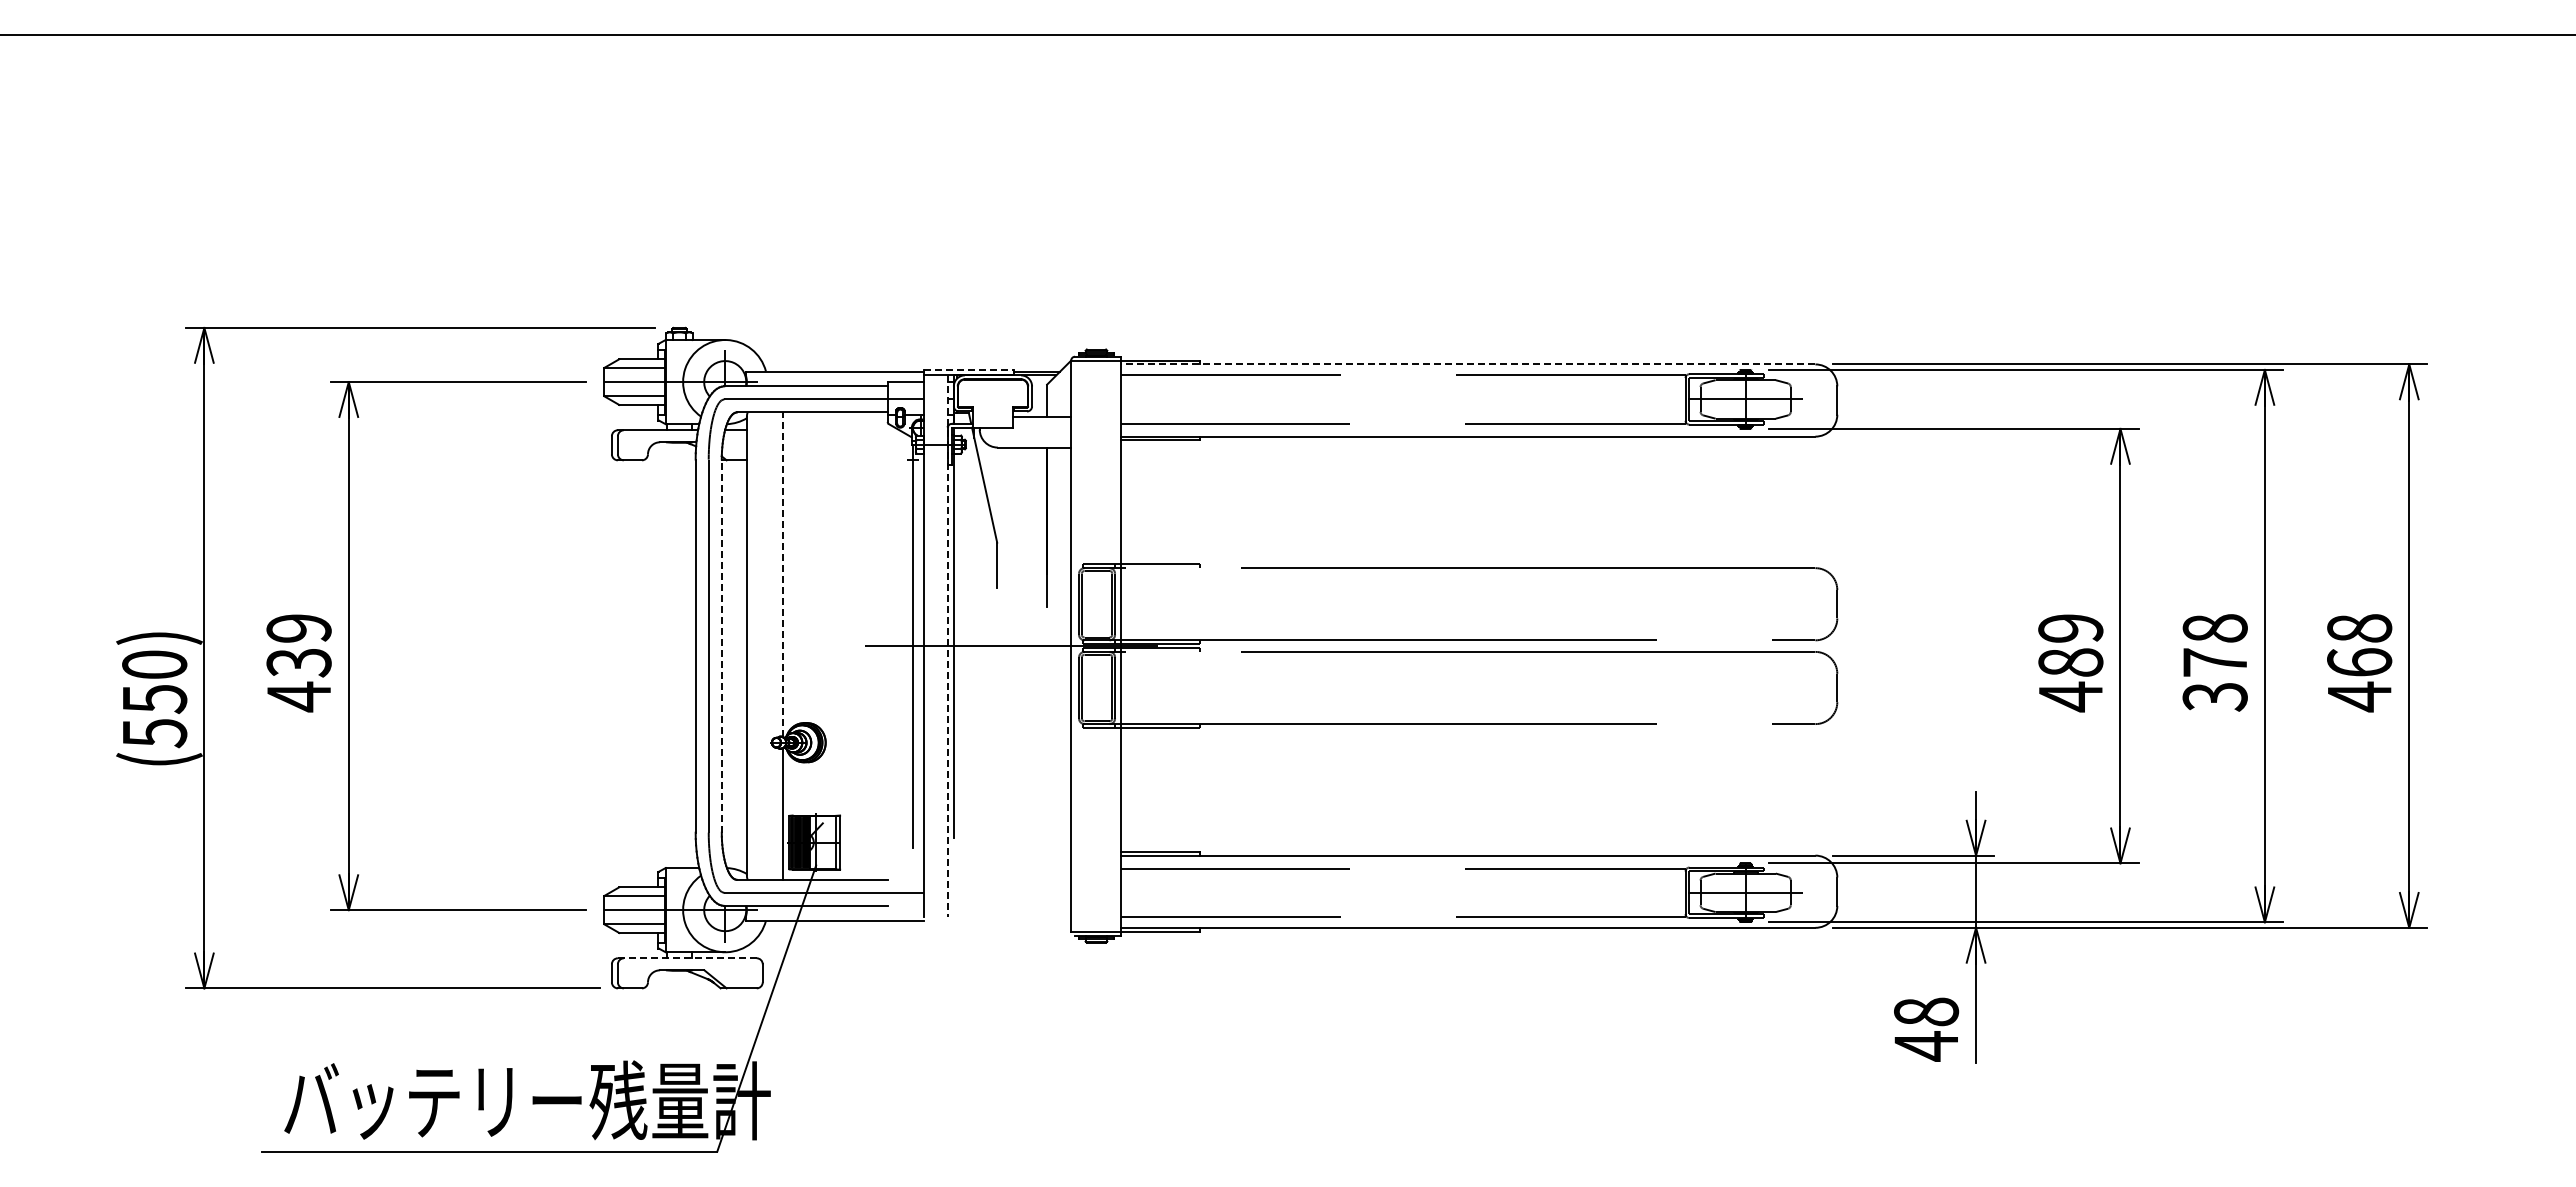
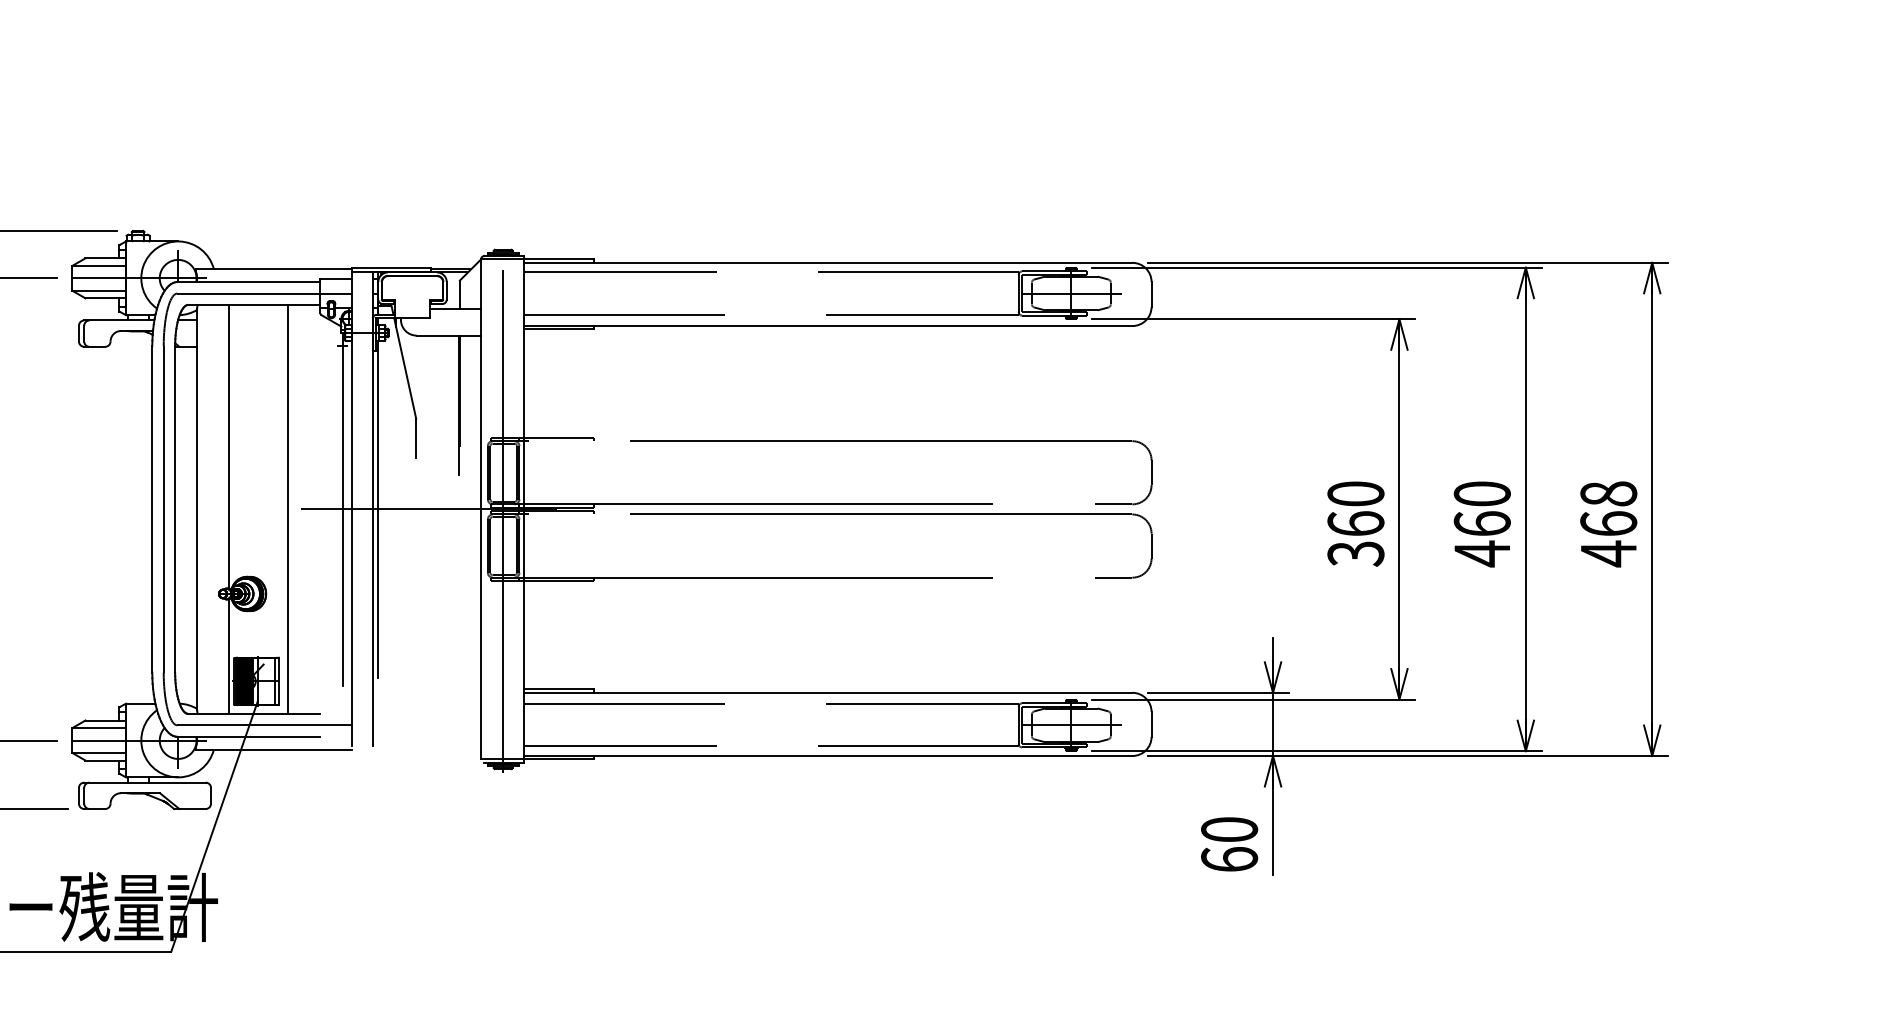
line: (1467, 364) -> (827, 262), dashed -> solid
line: (969, 369) -> (391, 267), dashed -> solid
line: (783, 574) -> (229, 446), dashed -> solid
line: (850, 645) -> (287, 508), added
line: (721, 646) -> (174, 509), dashed -> solid
line: (947, 646) -> (372, 509), dashed -> solid
line: (1096, 646) -> (503, 509), added
text: (2070, 663) -> (1355, 524), 489 -> 360
text: (2214, 663) -> (1481, 524), 378 -> 460
line: (686, 958) -> (144, 782), dashed -> solid
text: (1926, 1029) -> (1229, 844), 48 -> 60

